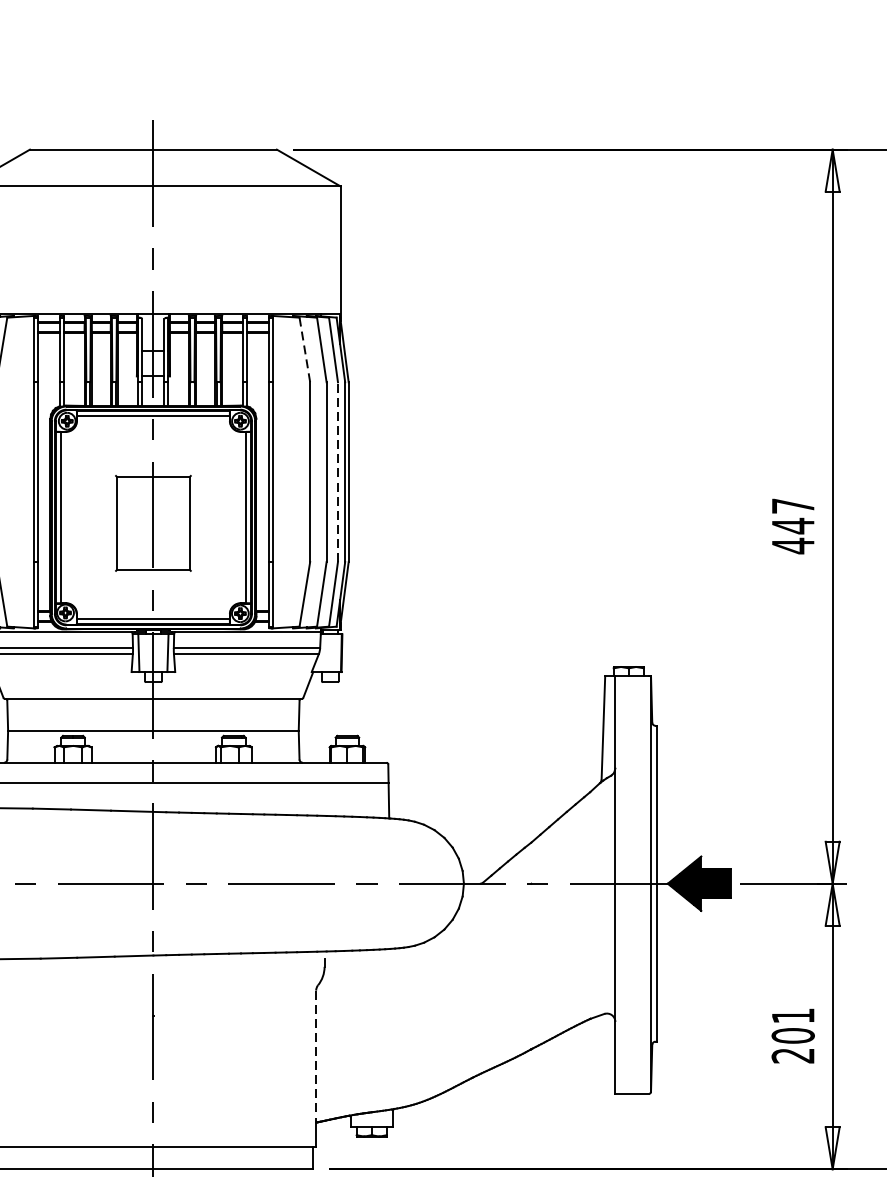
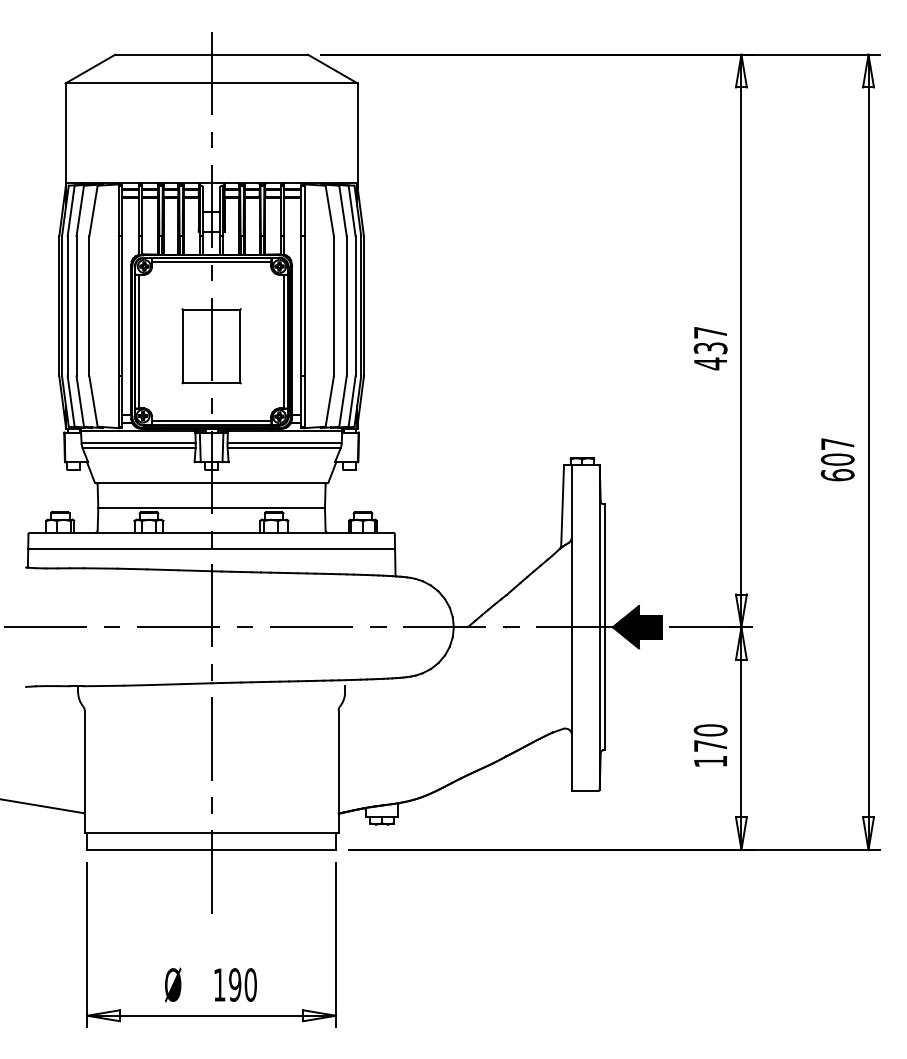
line: (304, 349) -> (329, 210), dashed -> solid
line: (337, 471) -> (355, 305), dashed -> solid
text: (793, 525) -> (710, 347), 447 -> 437
text: (793, 1035) -> (710, 745), 201 -> 170
line: (316, 1057) -> (338, 762), dashed -> solid

